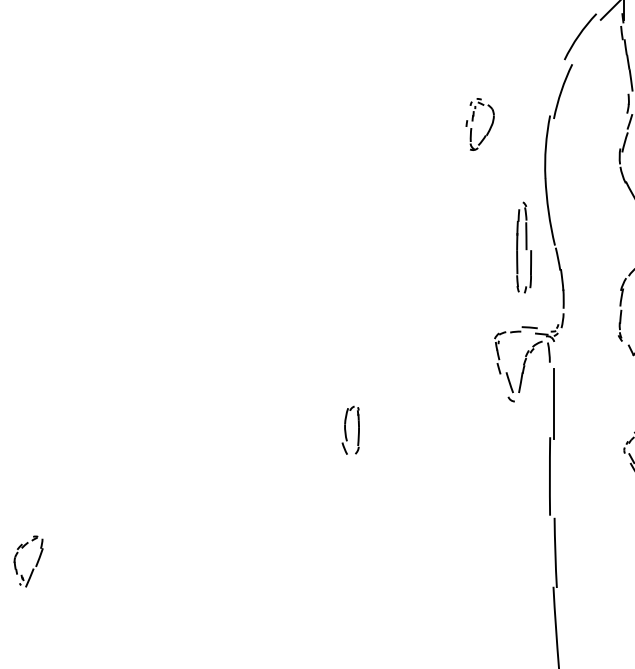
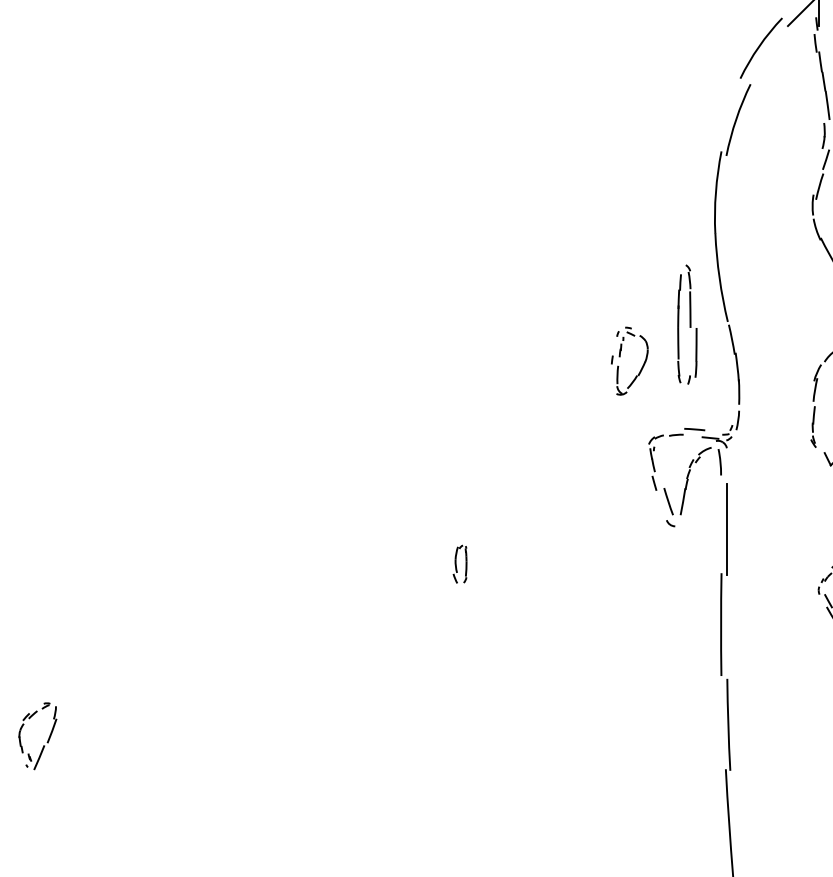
part: (473, 121) -> (620, 357), moved
part: (350, 430) -> (459, 564), size x0.6

